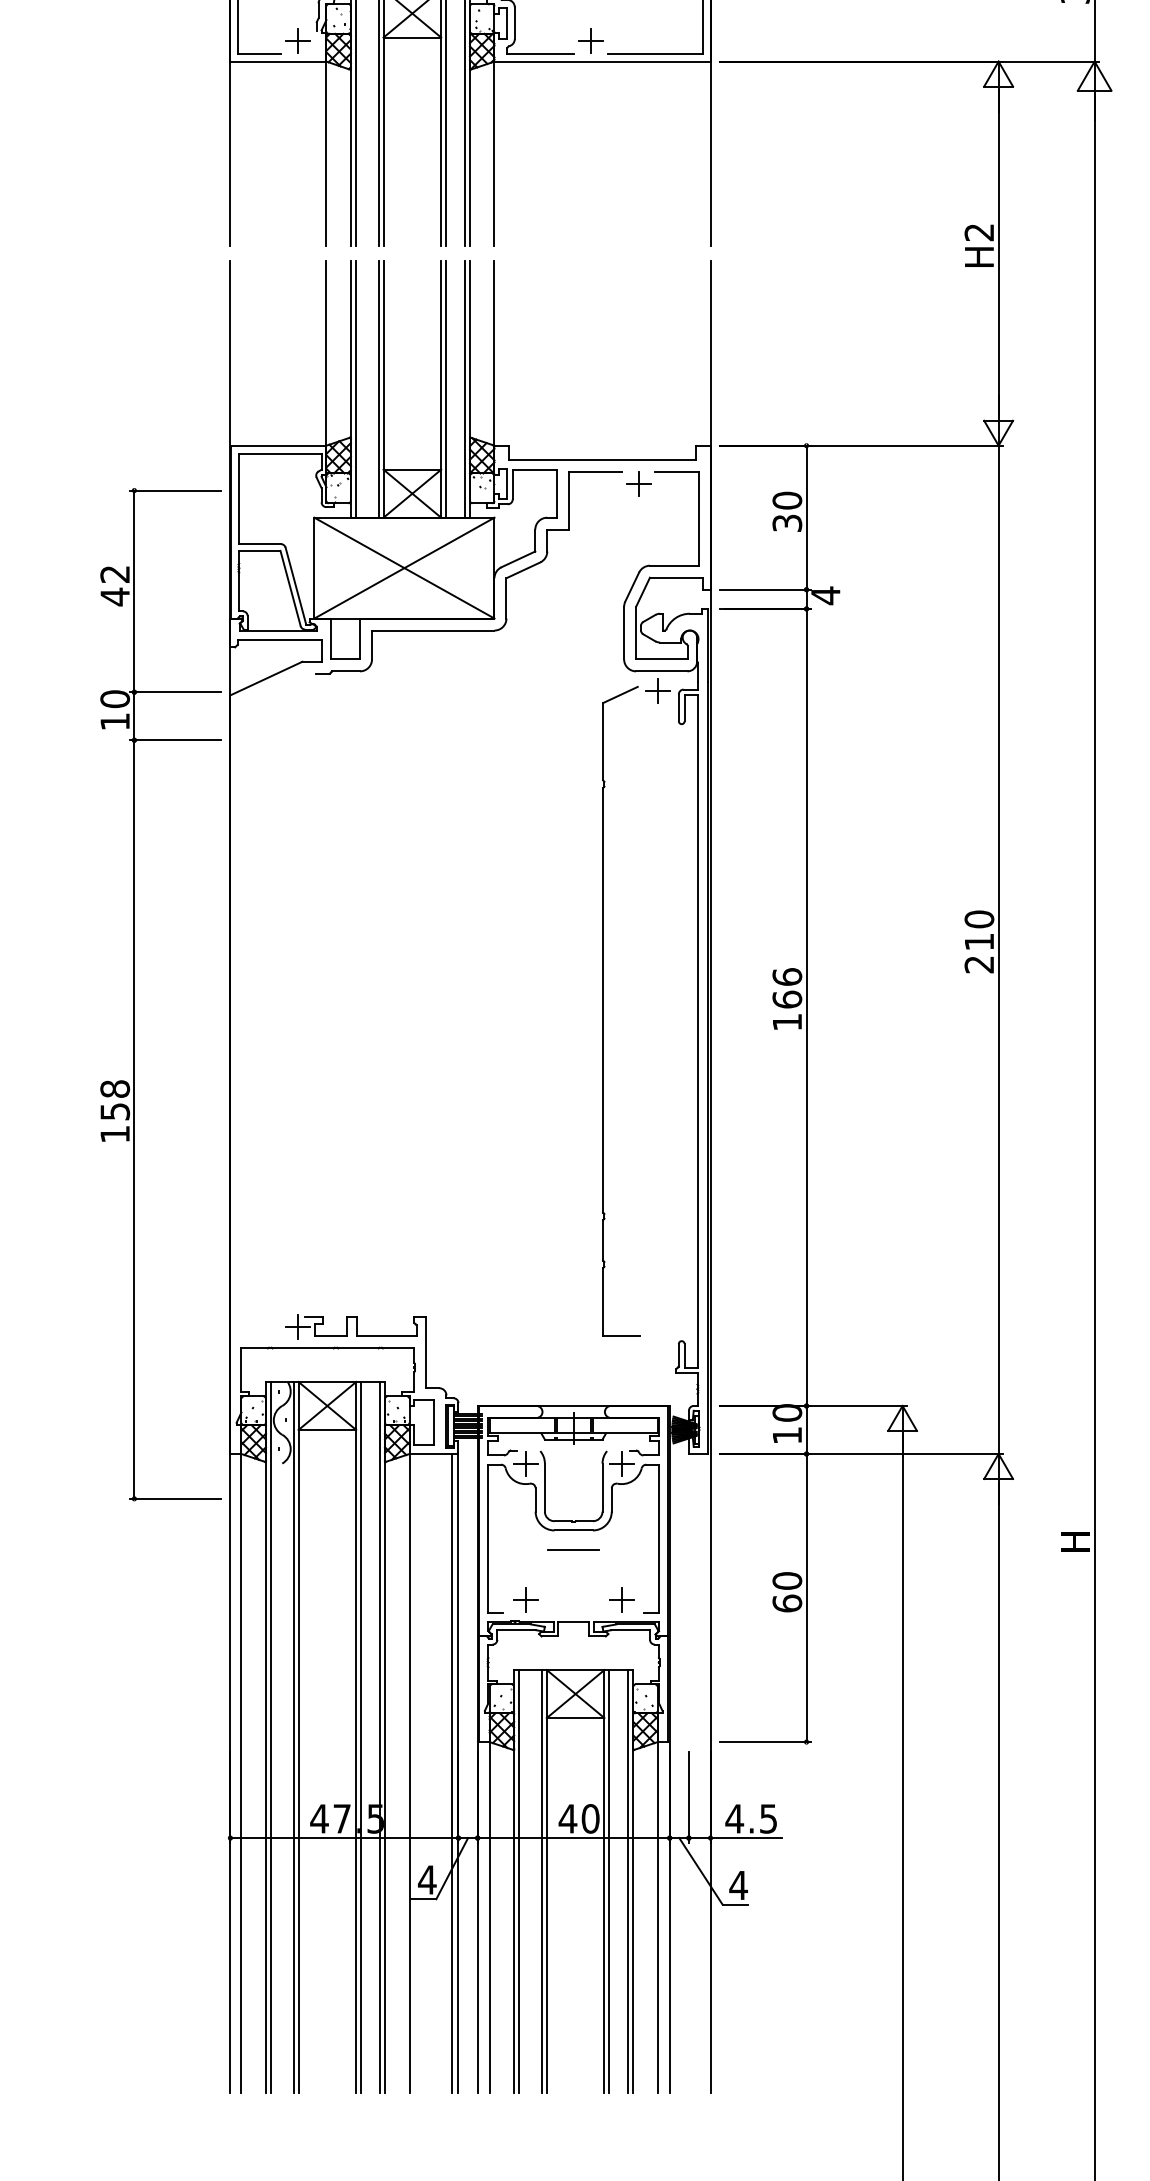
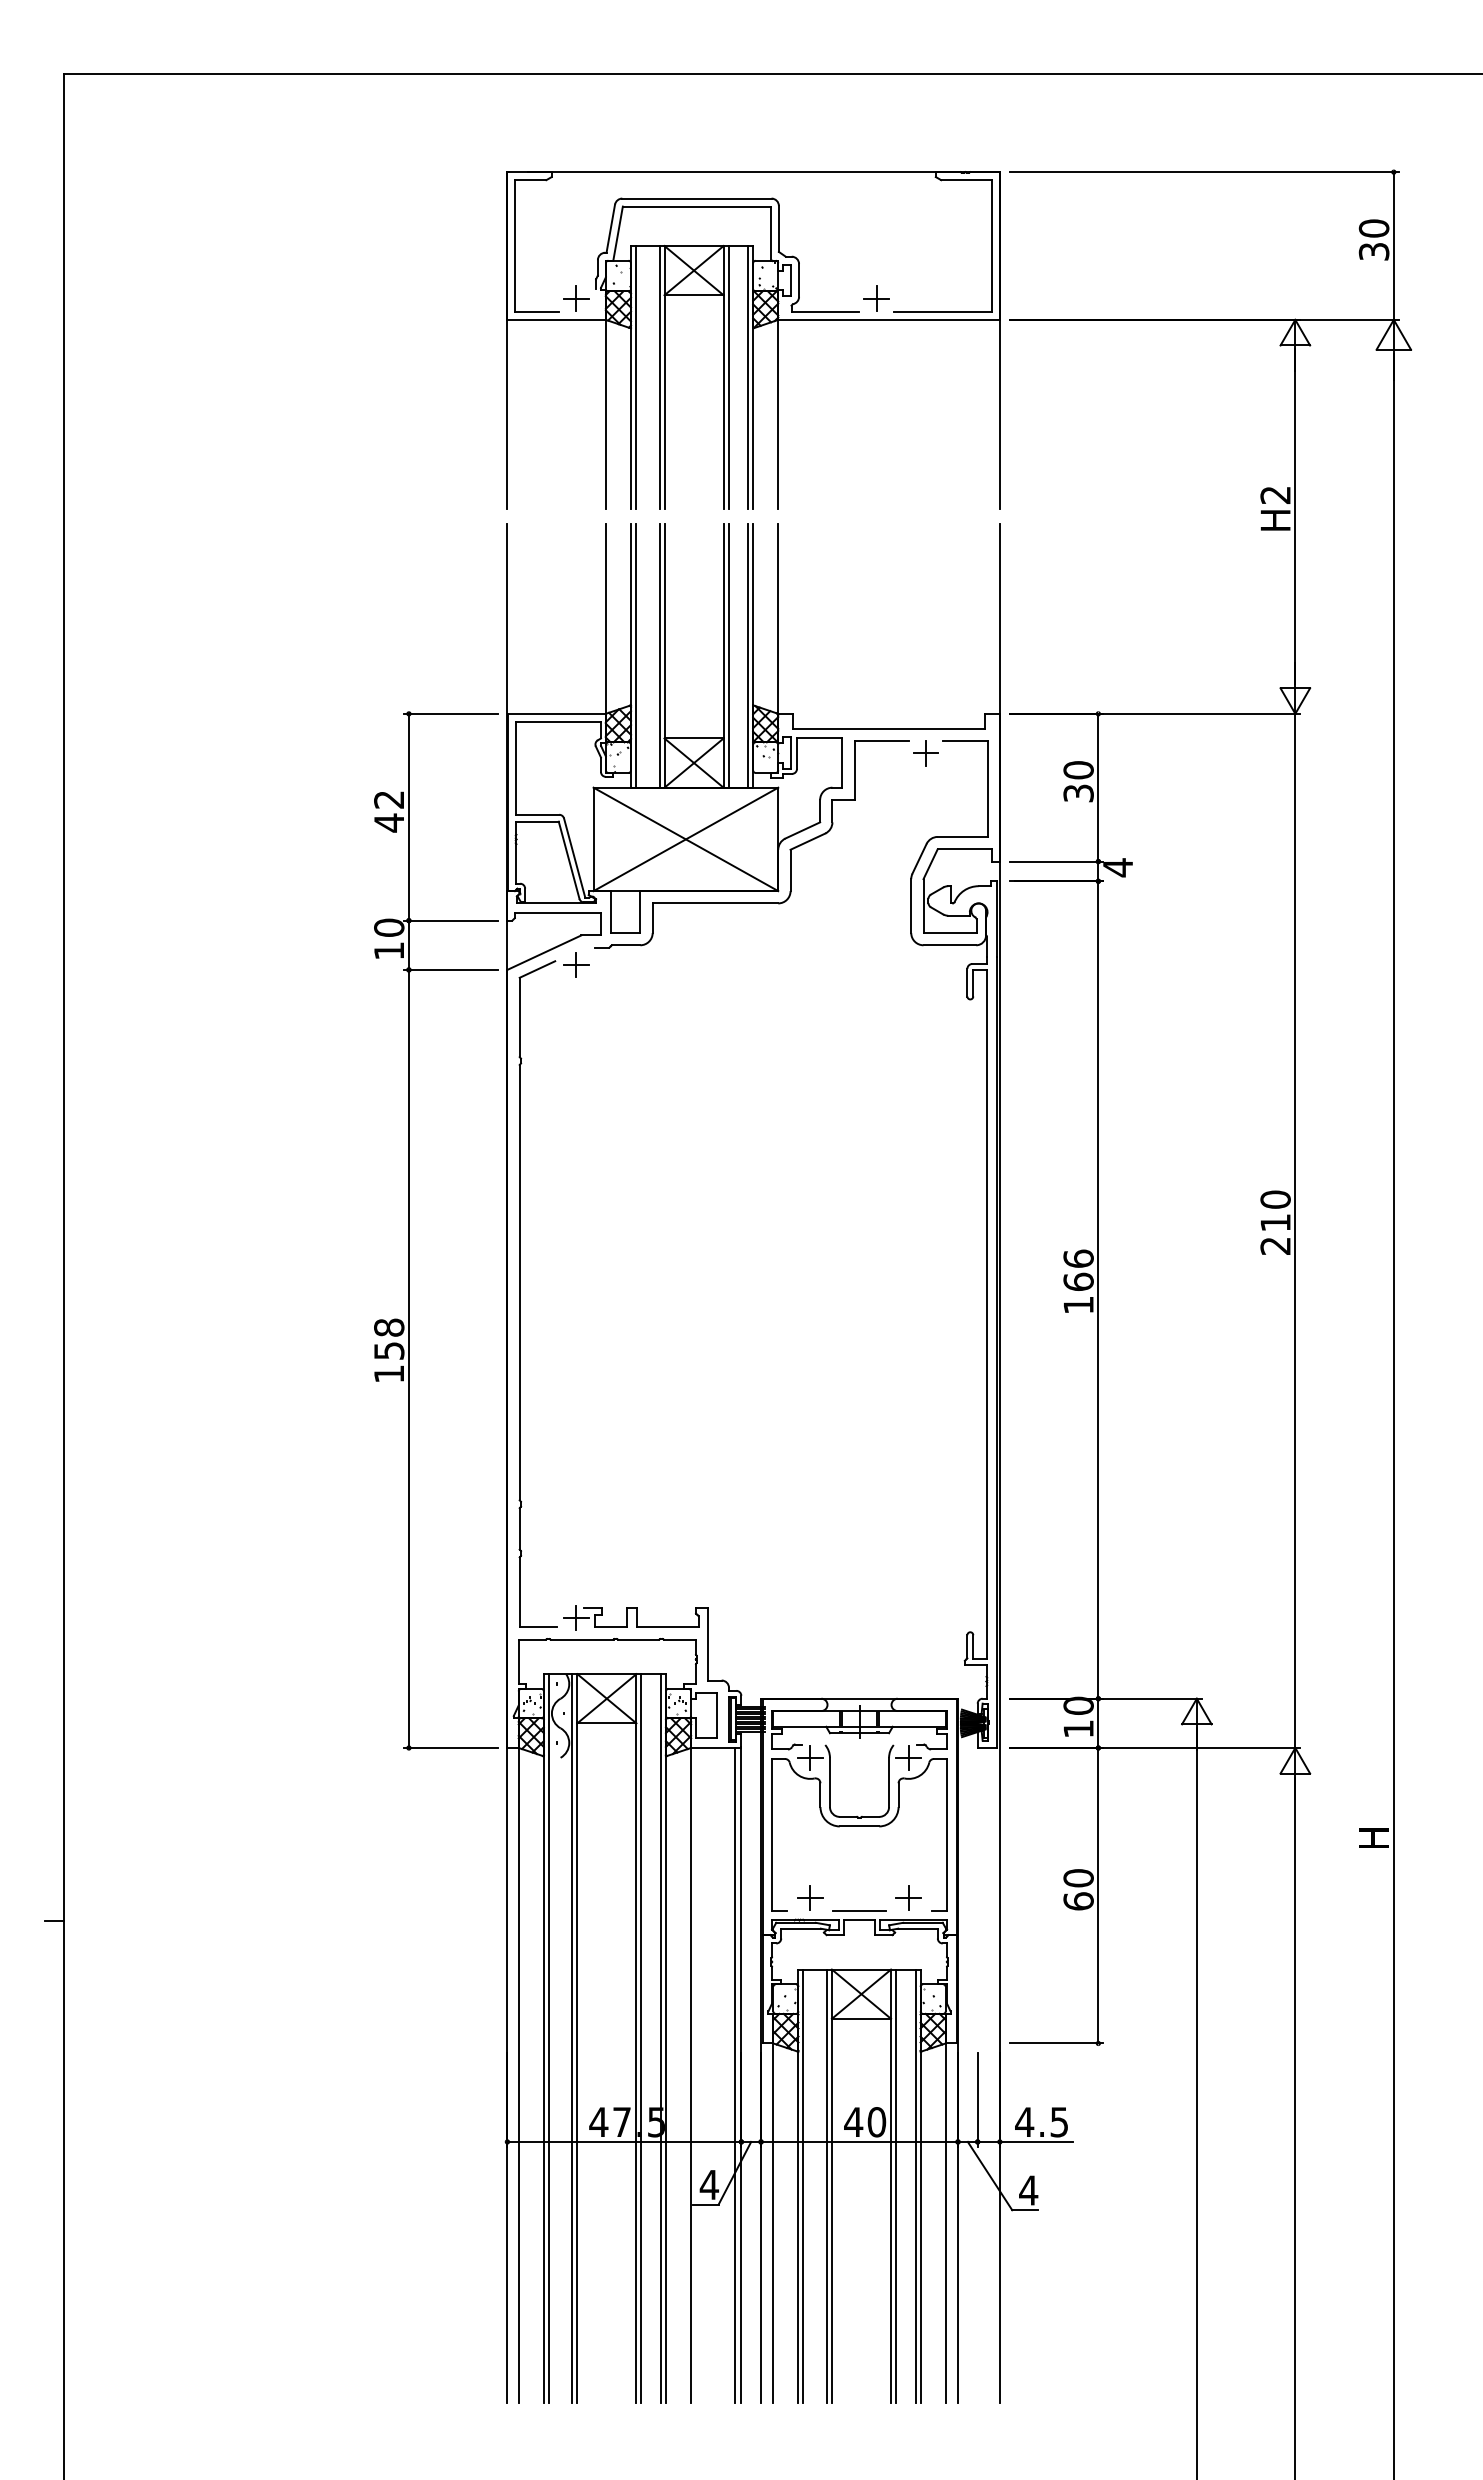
part: (134, 994) -> (409, 1230), moved
part: (603, 1006) -> (520, 1289), moved
line: (573, 1550) -> (859, 1910), moved

